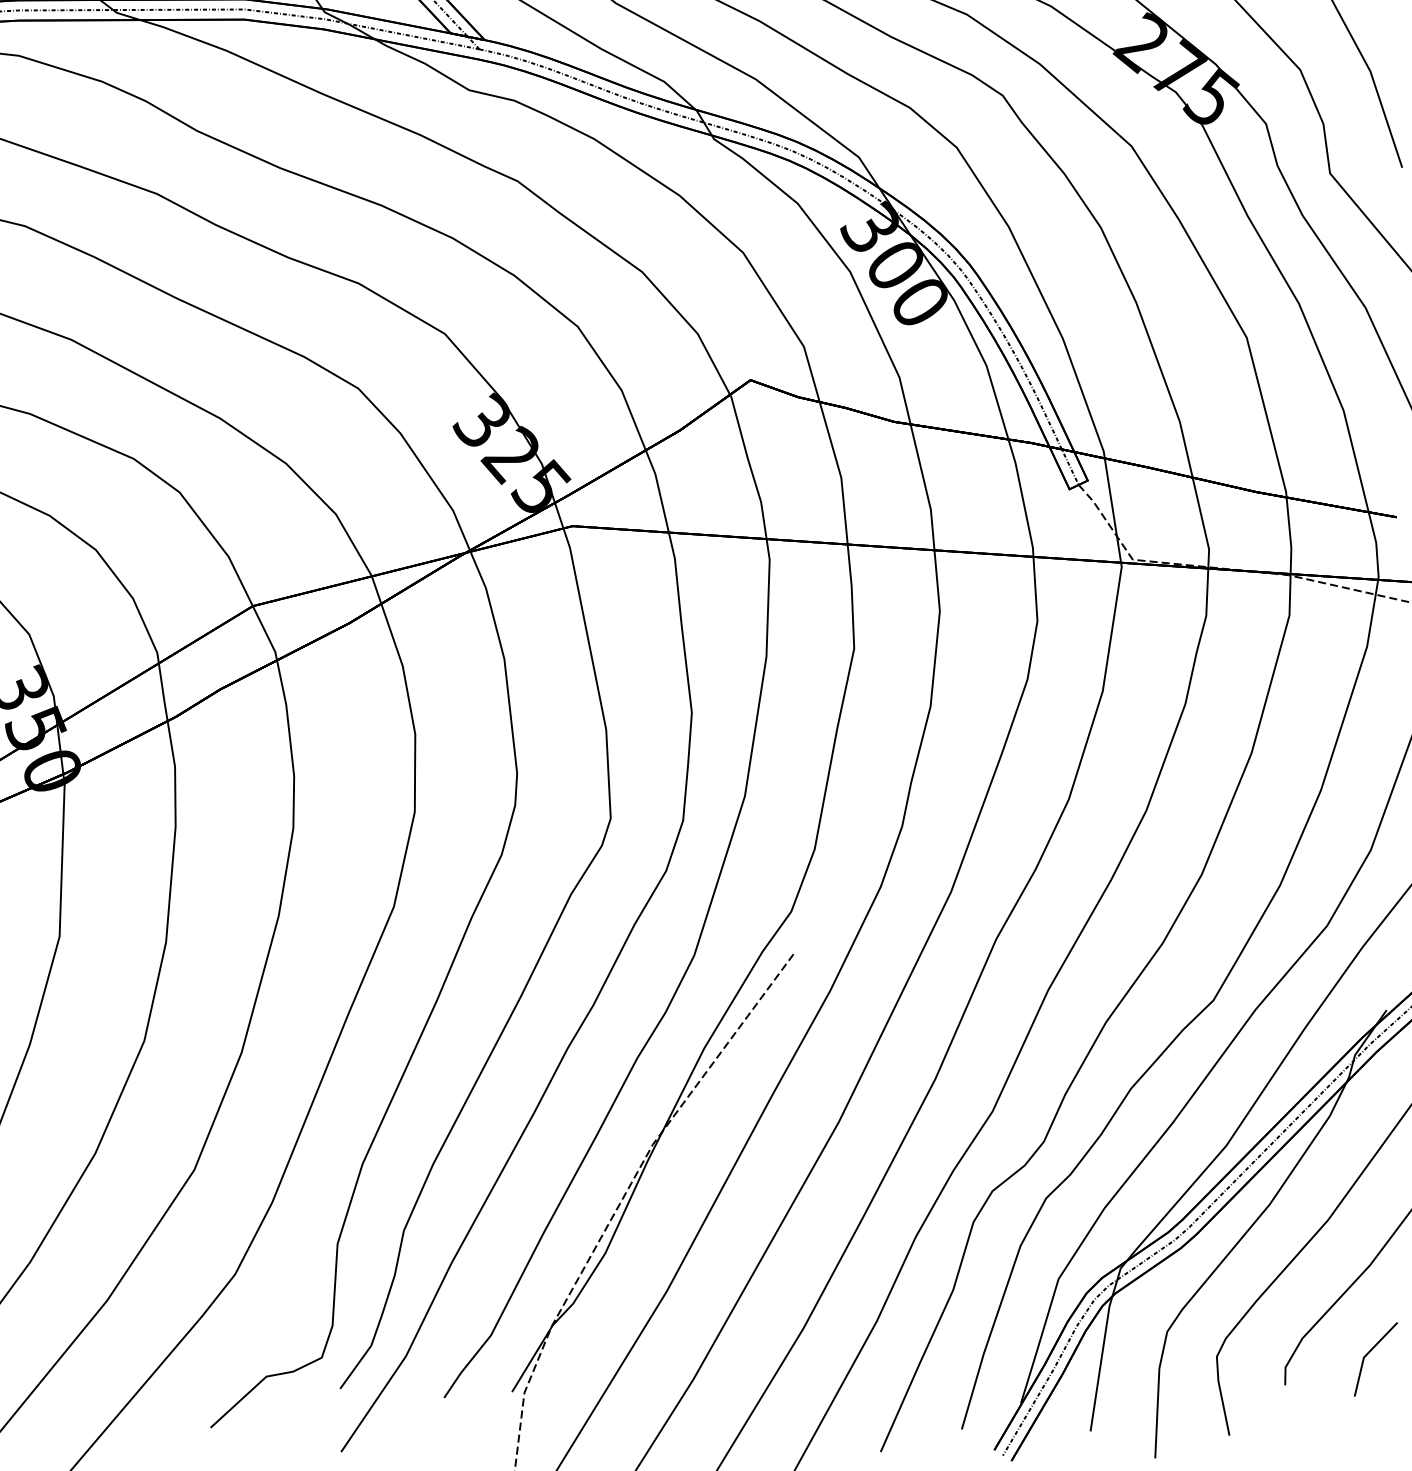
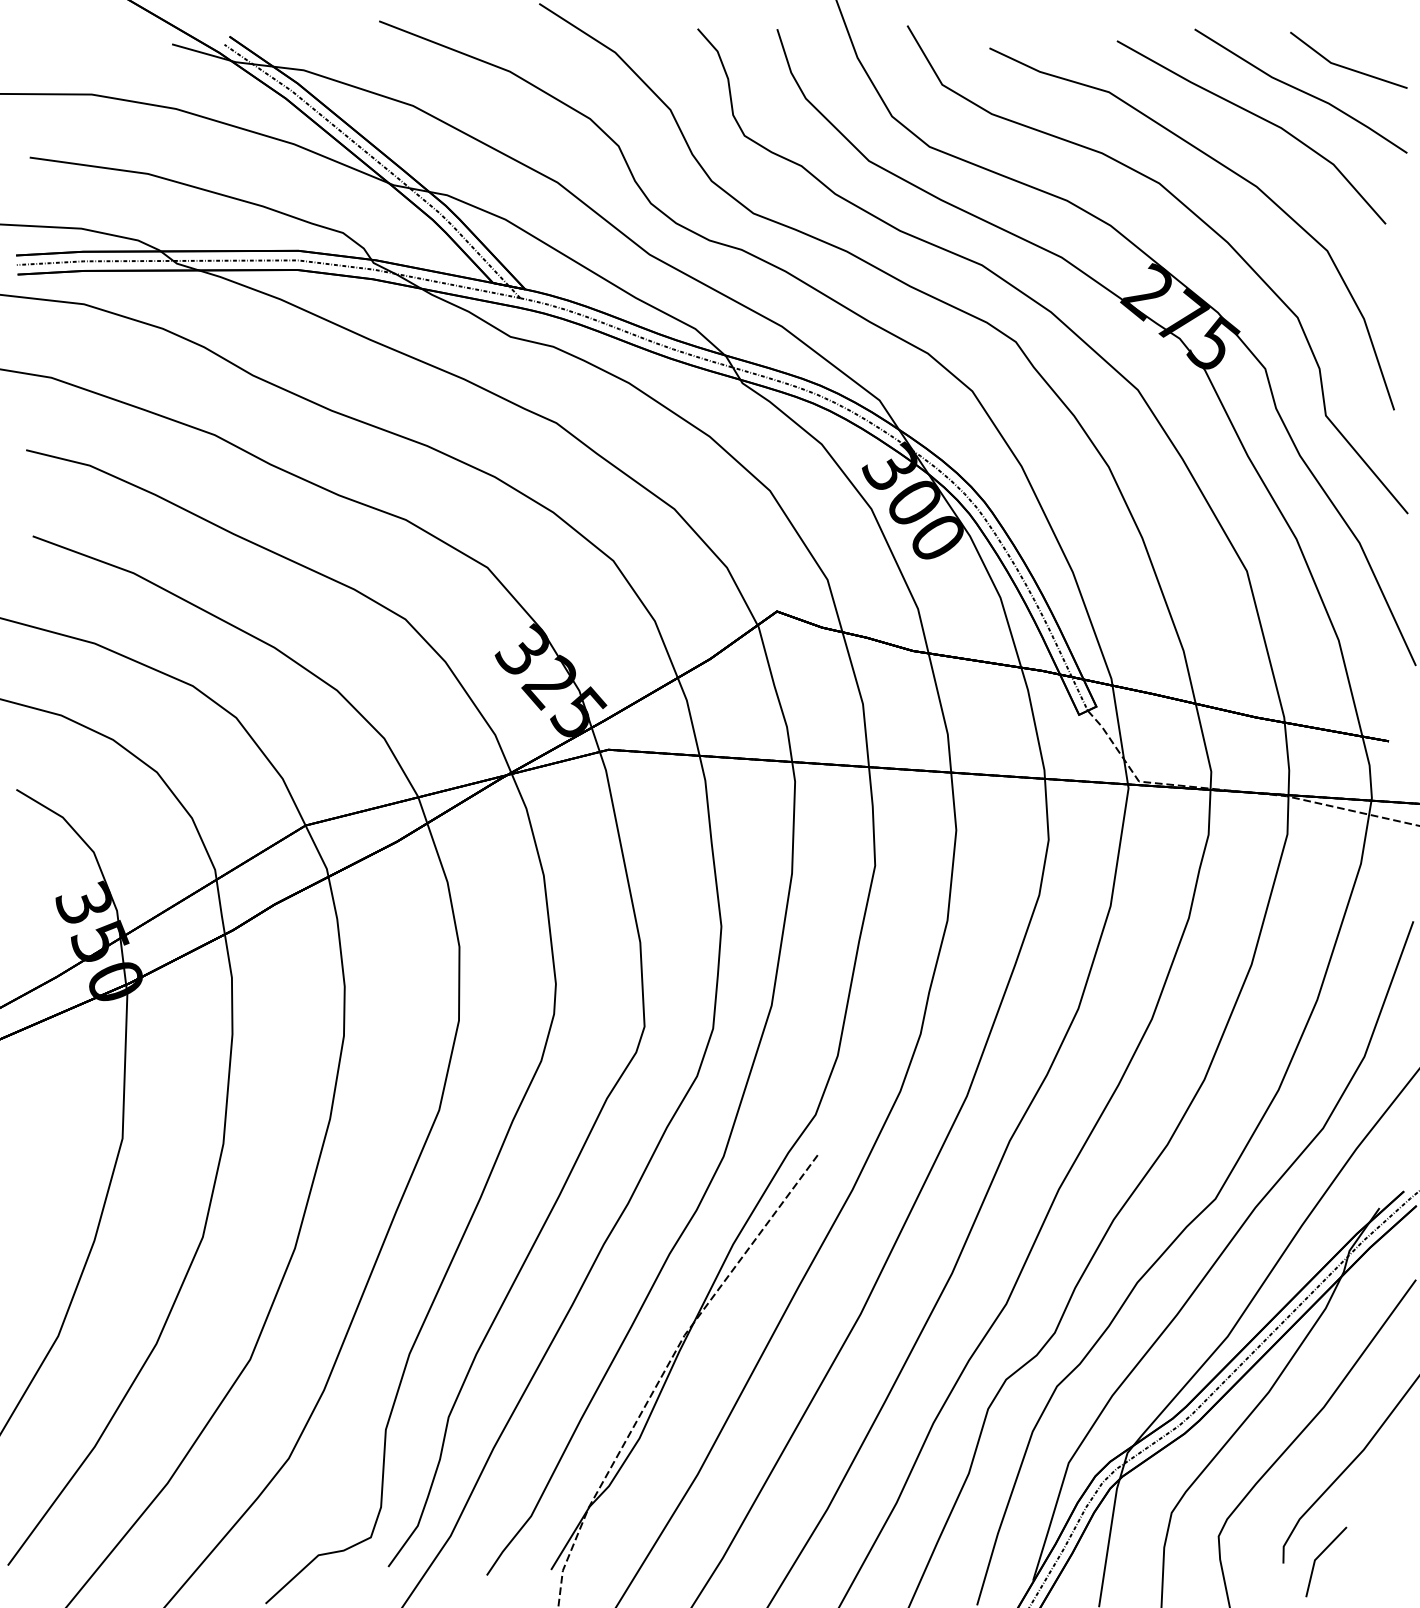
line: (1369, 1352) -> (1320, 1555), moved

